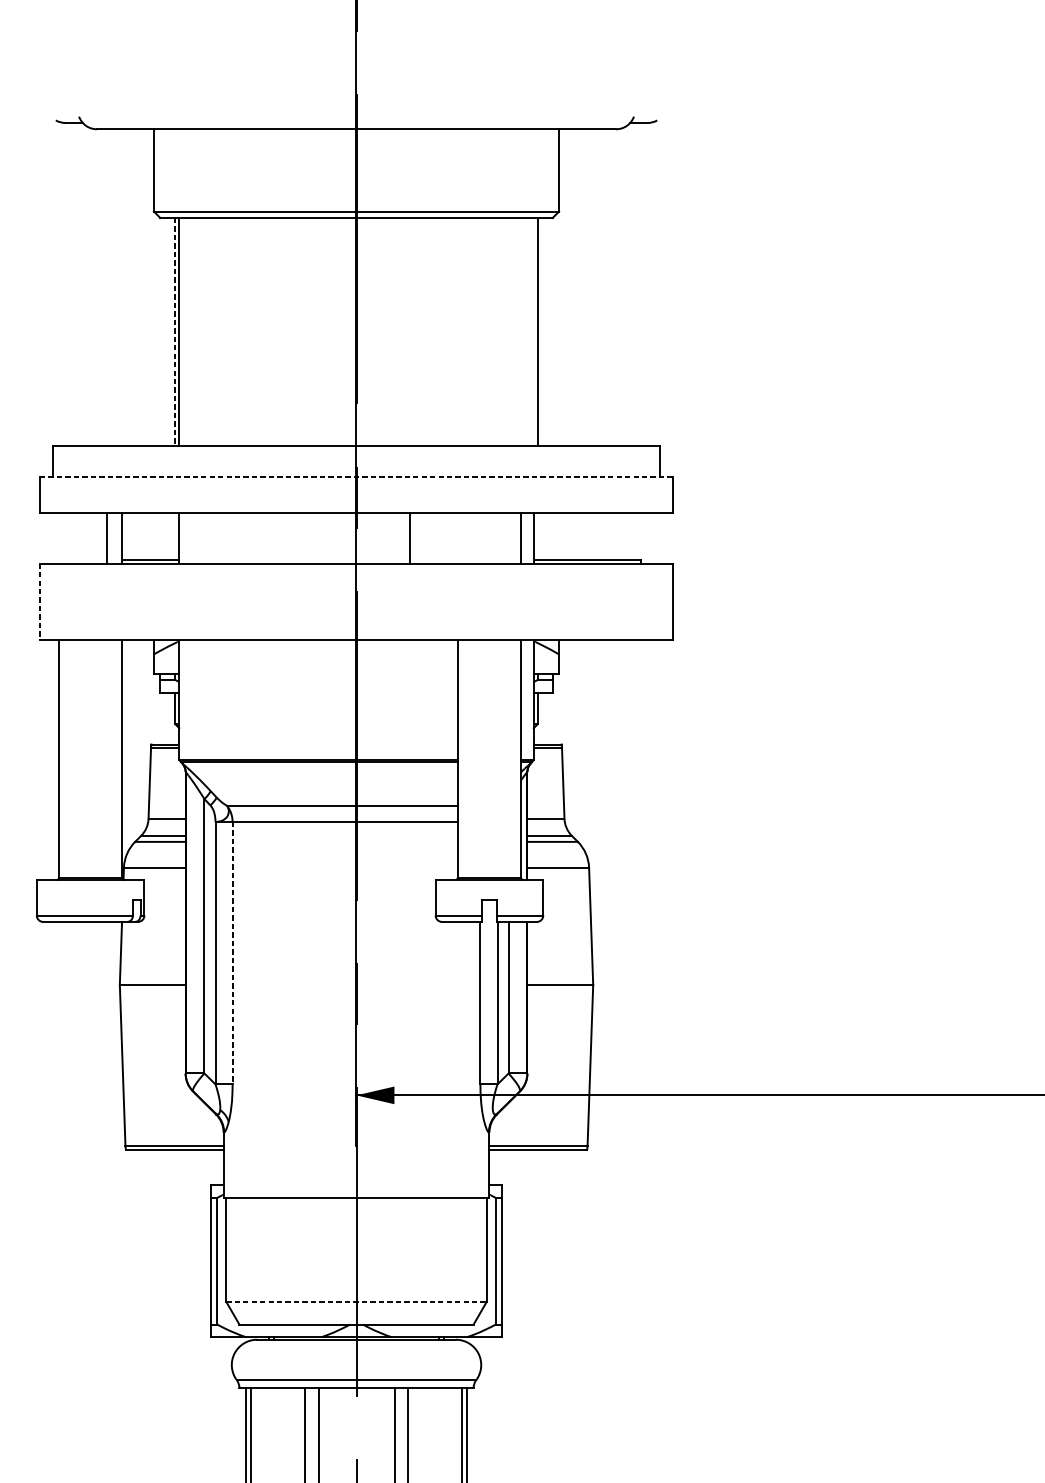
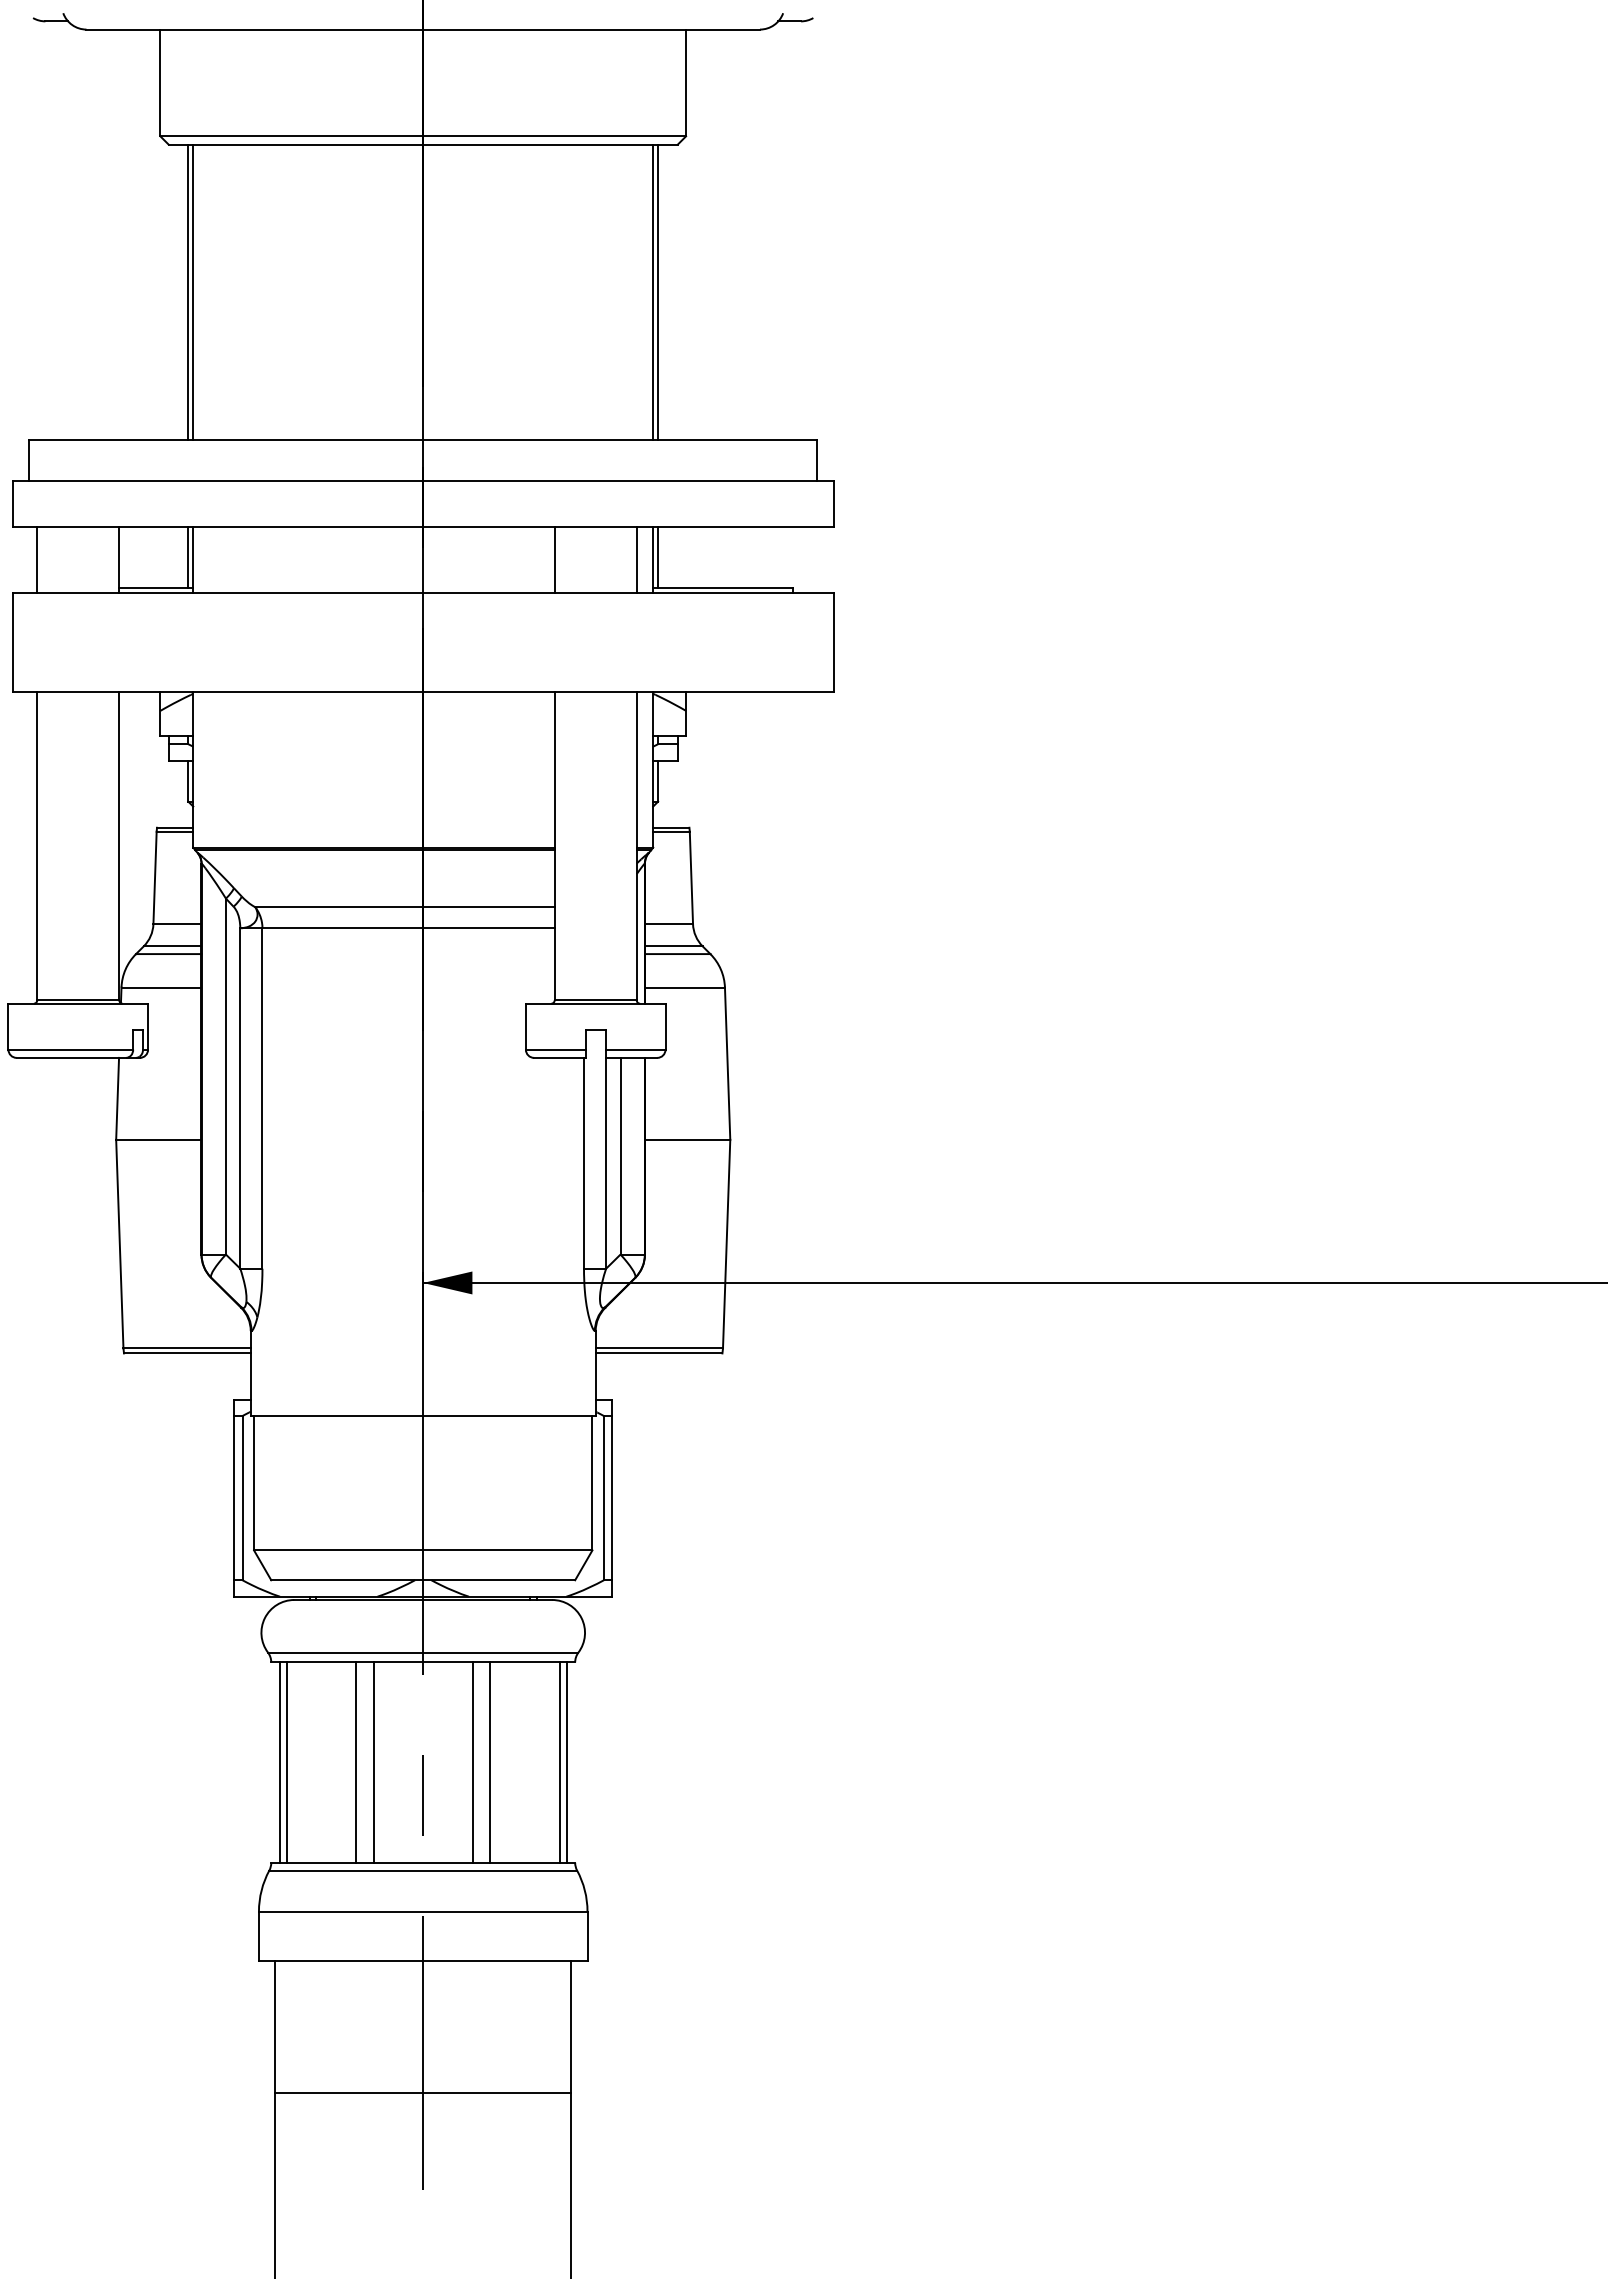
line: (175, 331) -> (188, 292), dashed -> solid
line: (534, 331) -> (653, 292), added
line: (356, 477) -> (423, 481), dashed -> solid
line: (175, 536) -> (188, 557), added
line: (537, 536) -> (658, 557), added
line: (106, 538) -> (37, 560), moved
line: (409, 538) -> (554, 560), moved
line: (39, 601) -> (12, 642), dashed -> solid
line: (232, 953) -> (262, 1099), dashed -> solid
line: (356, 1301) -> (423, 1550), dashed -> solid

